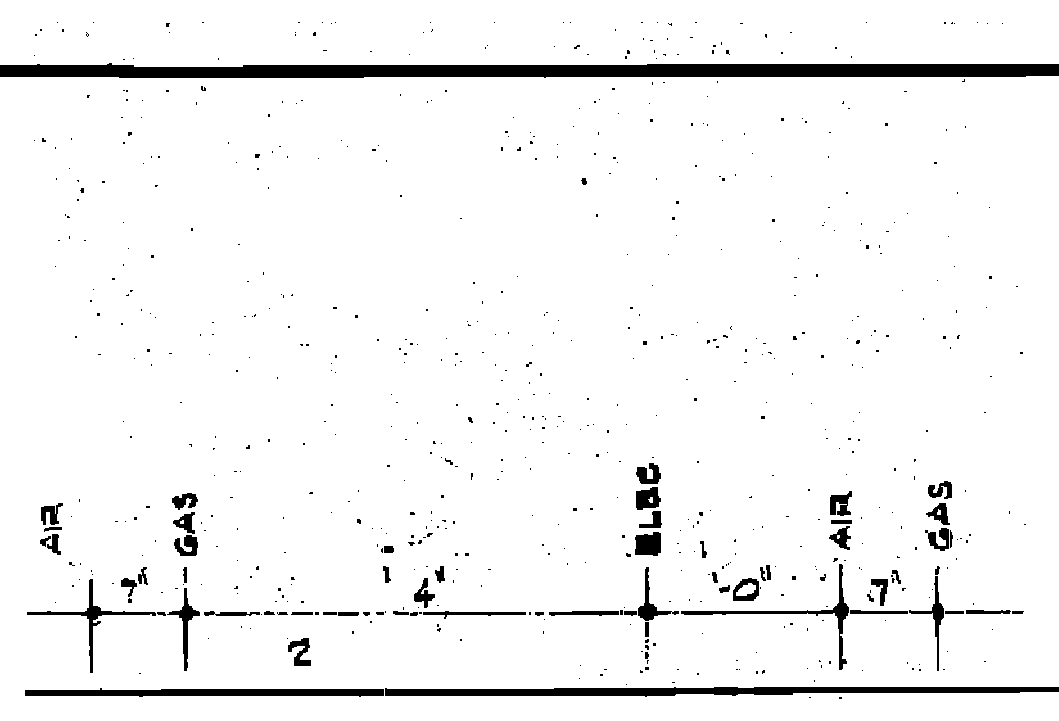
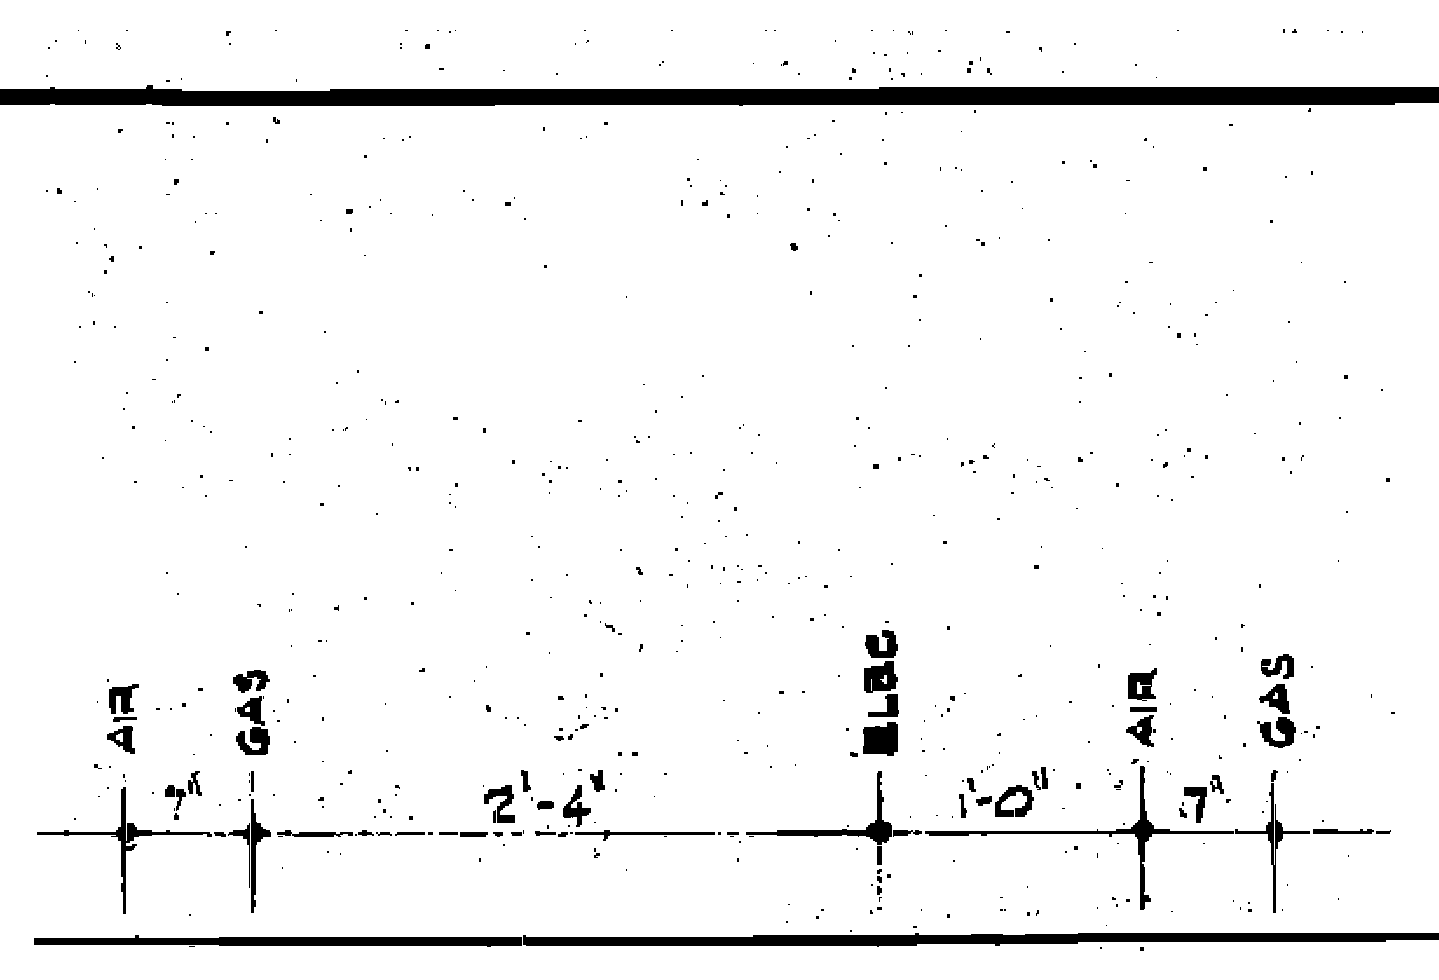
part: (51, 528) -> (122, 718), moved
part: (385, 548) -> (542, 803), moved
part: (703, 549) -> (962, 805), moved
part: (298, 651) -> (498, 803), moved

